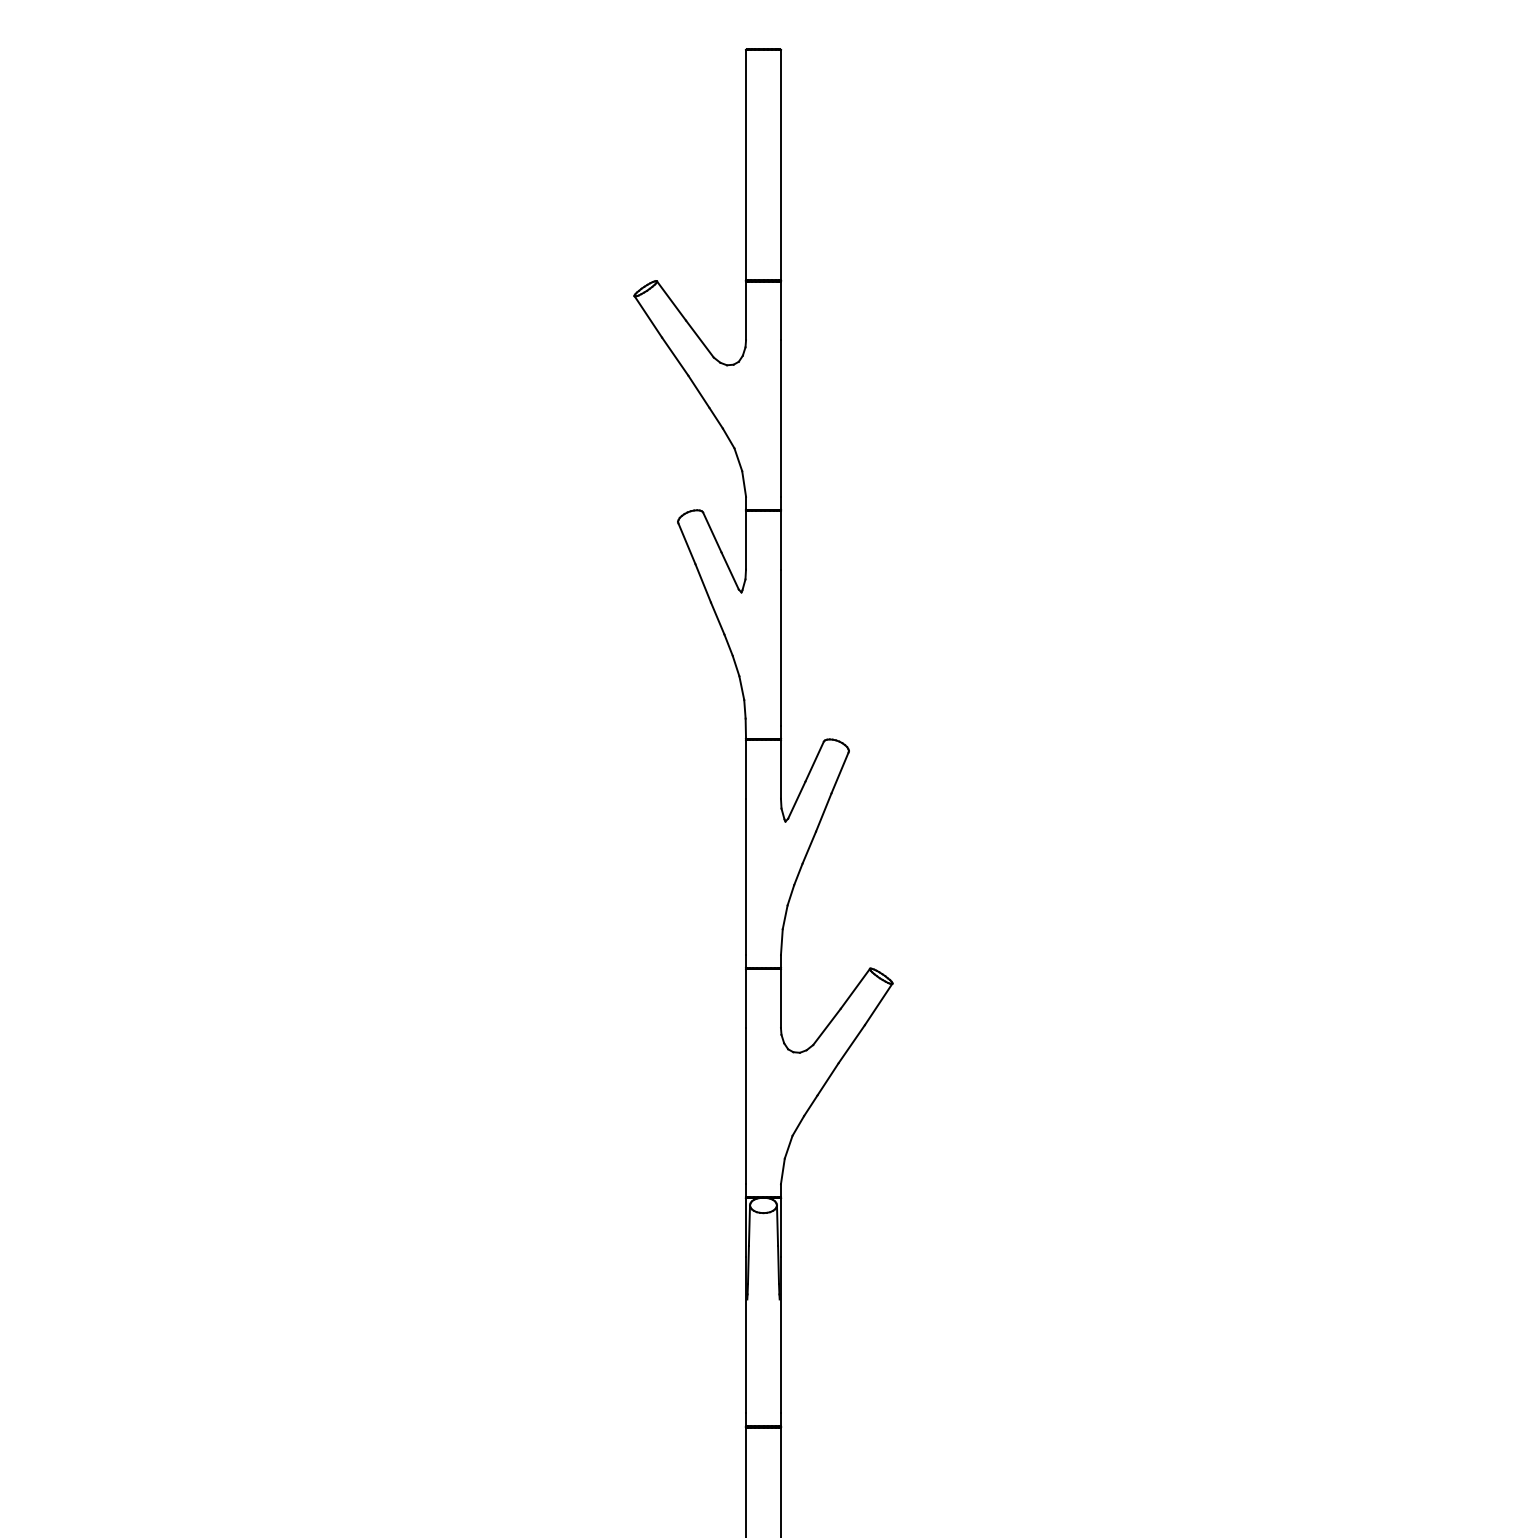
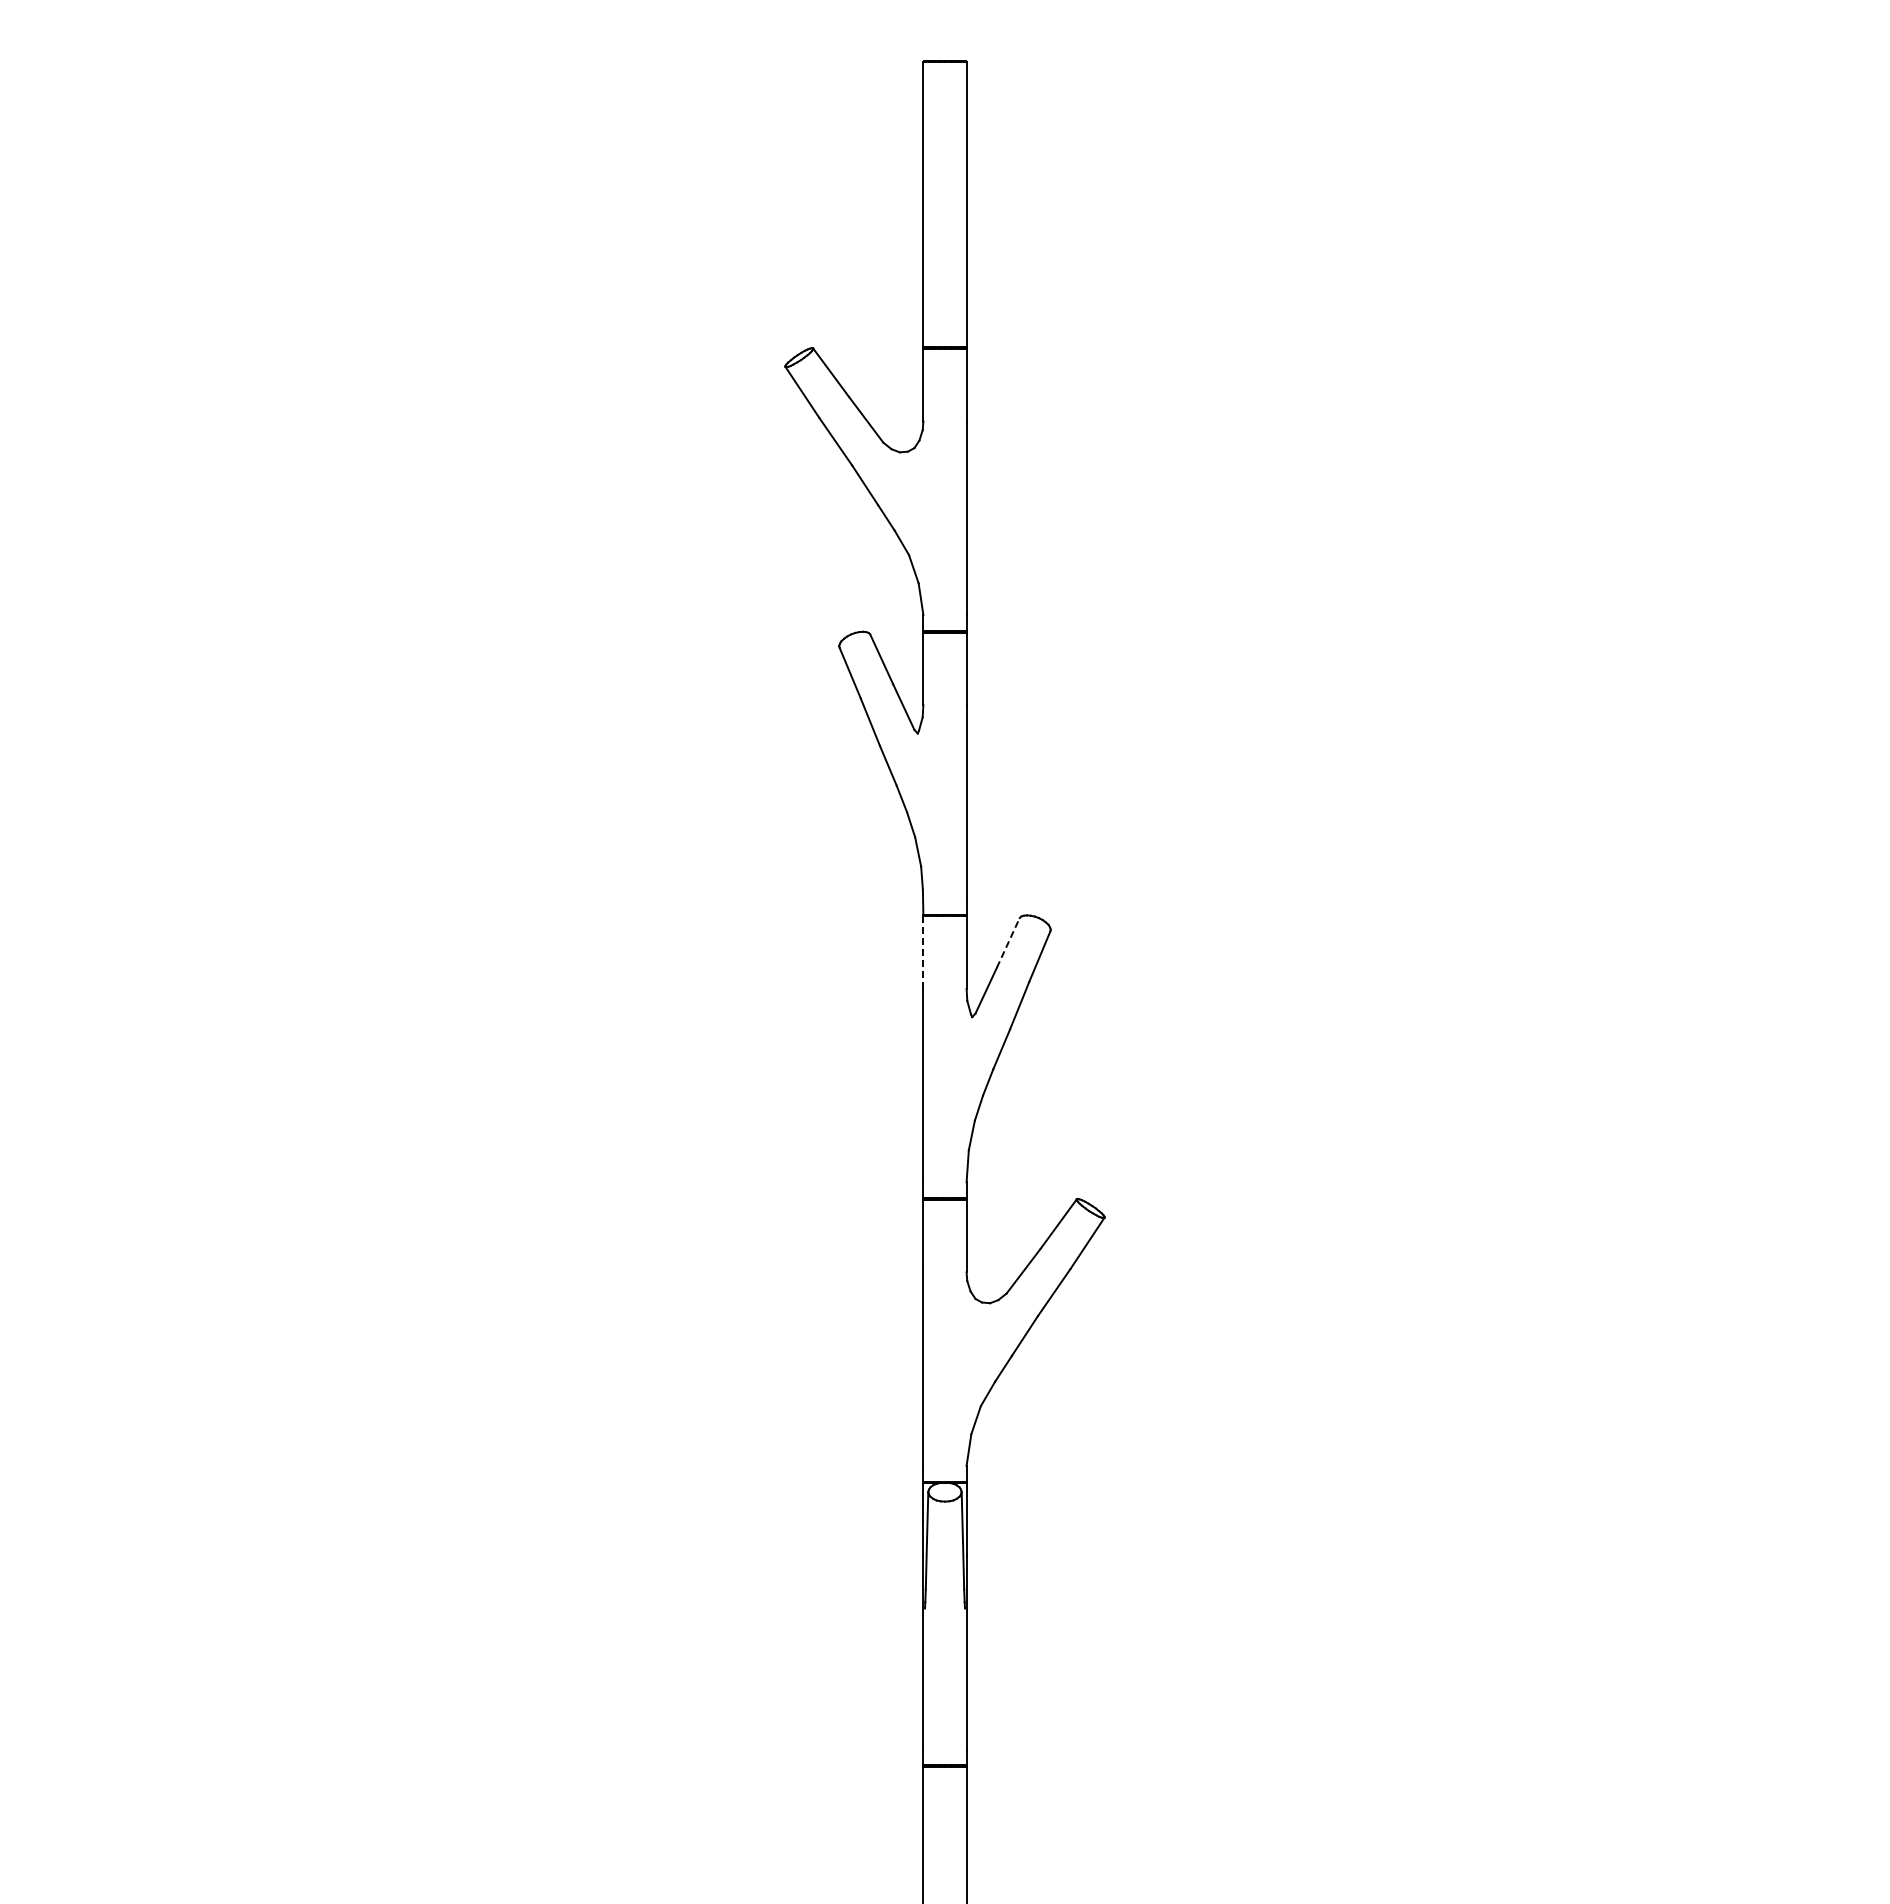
line: (814, 761) -> (1008, 942), solid -> dashed
line: (746, 770) -> (923, 953), solid -> dashed

